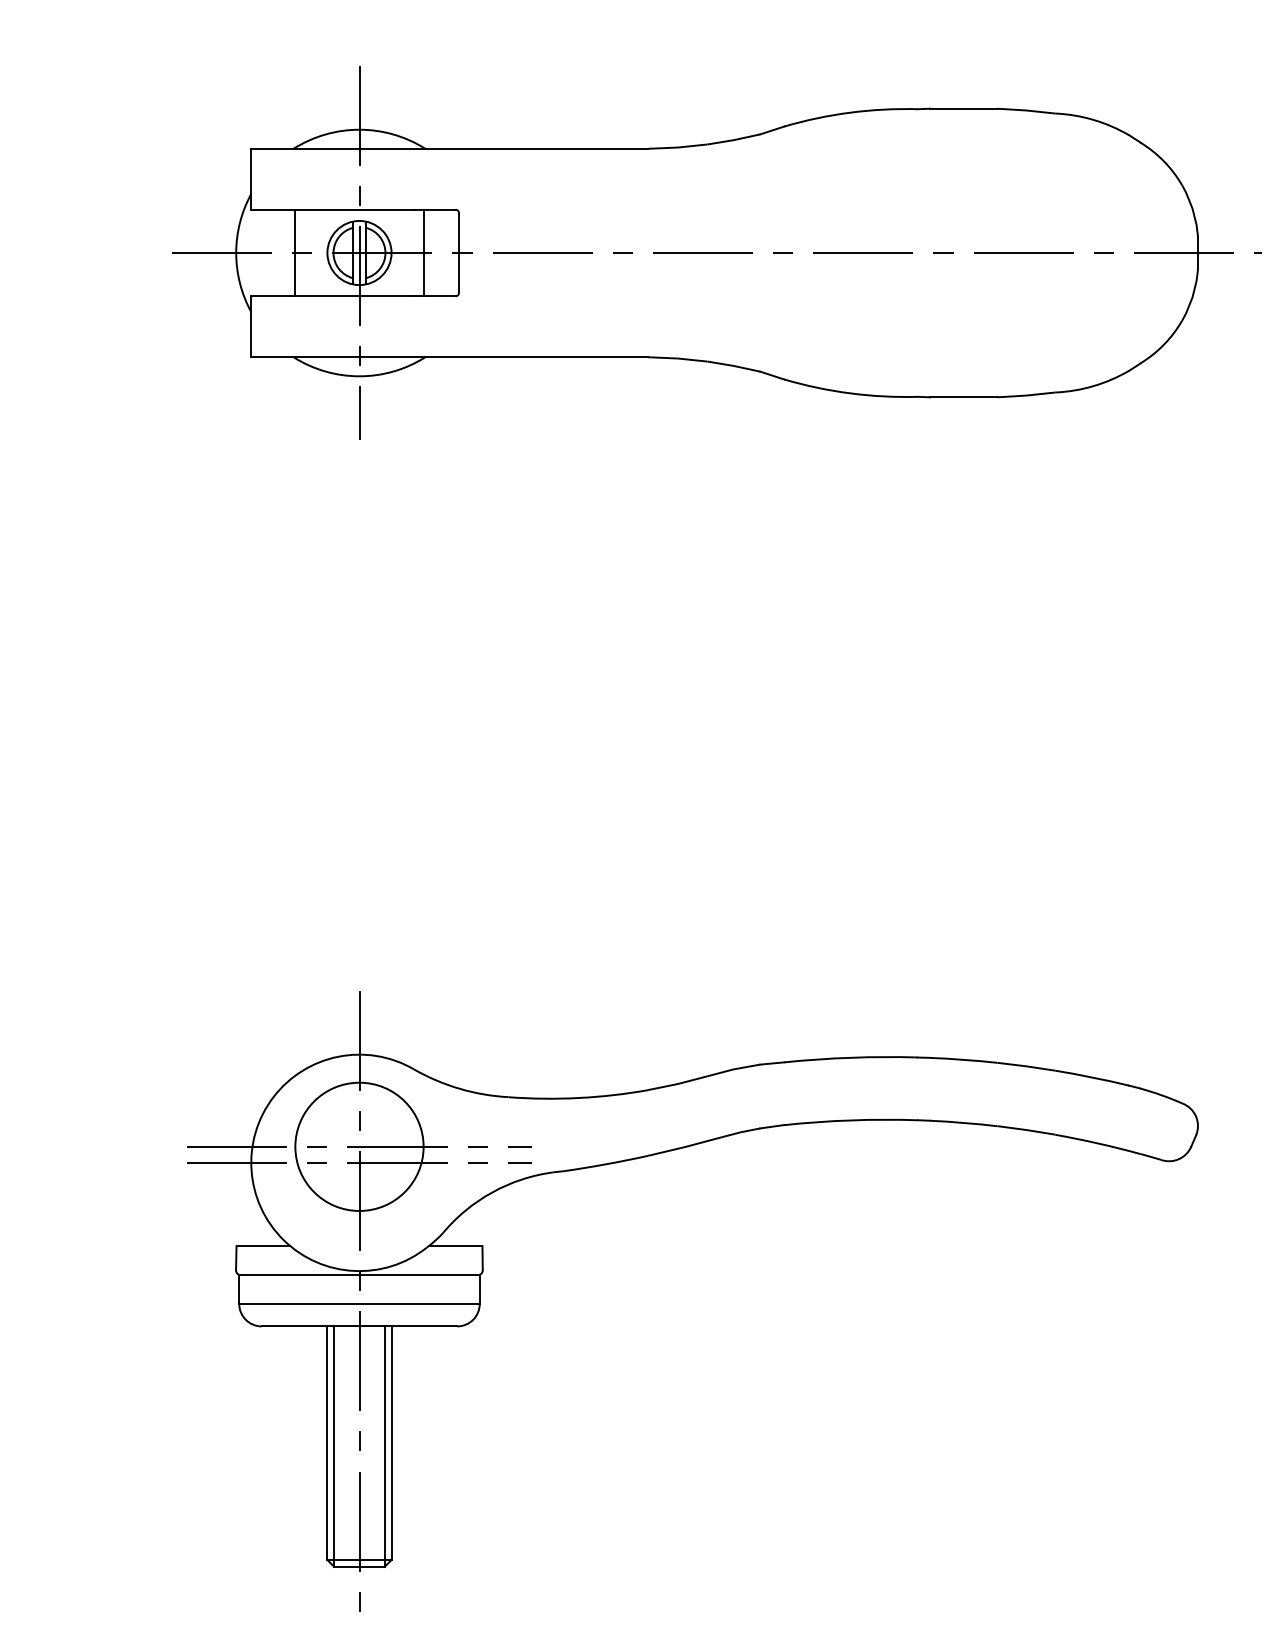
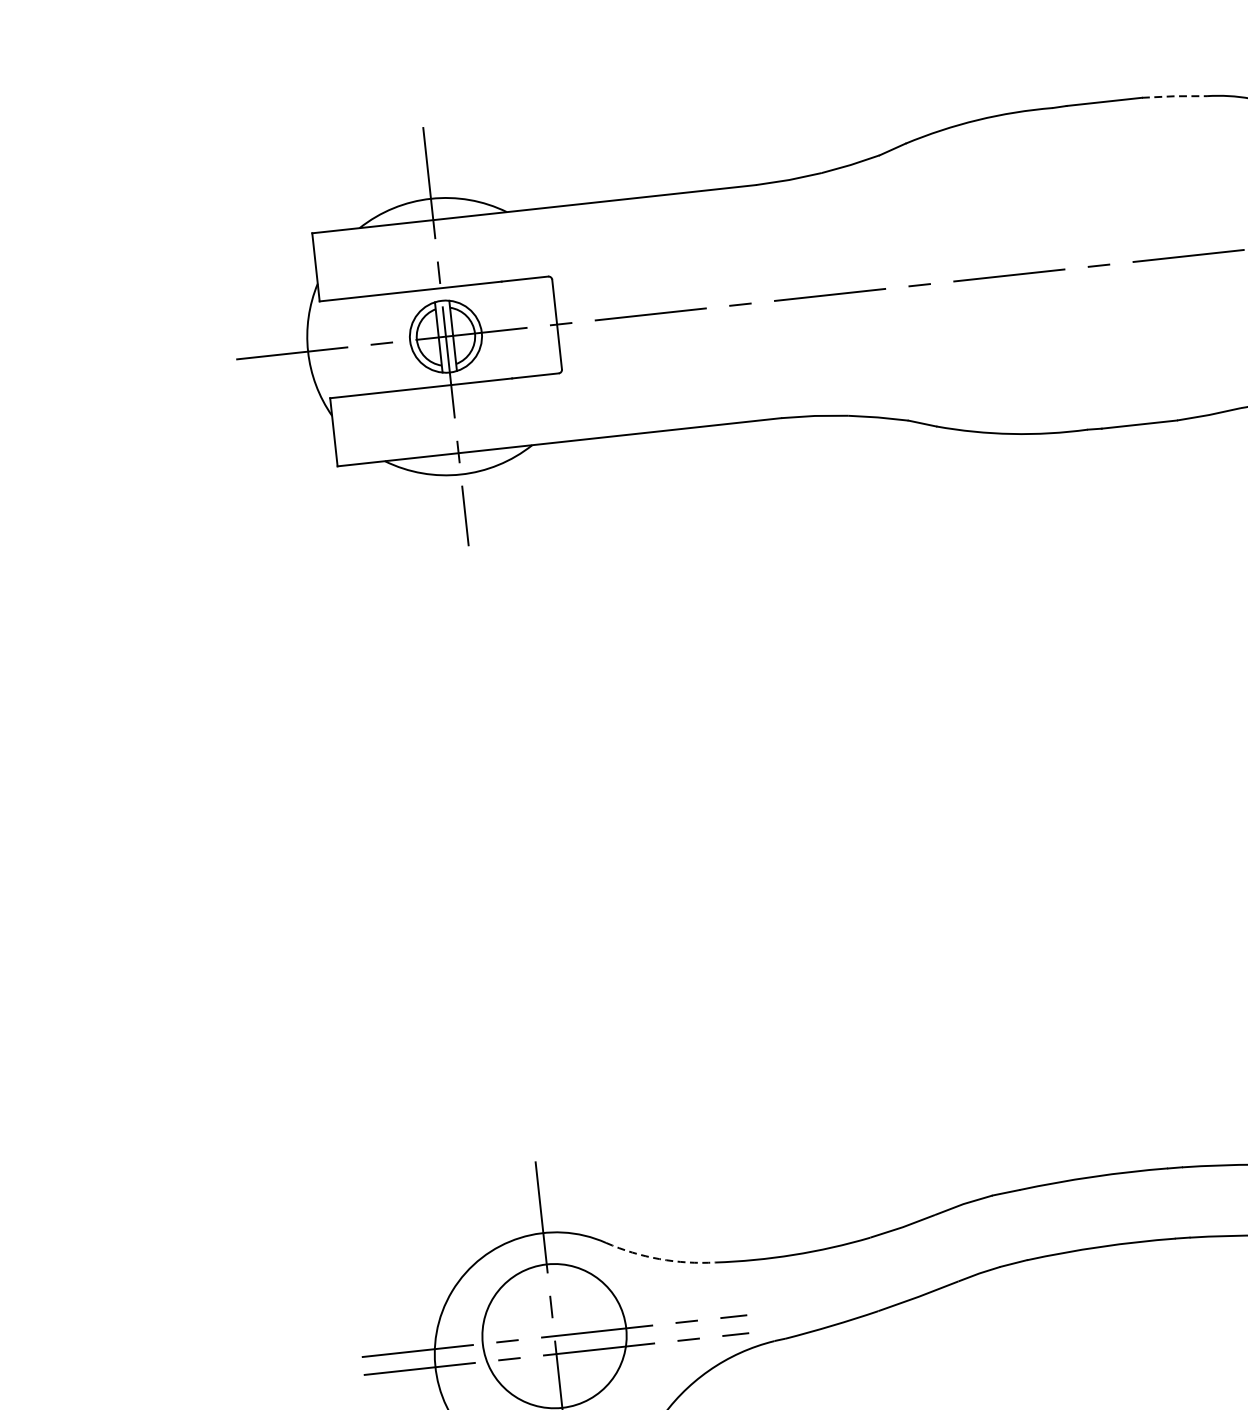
line: (1026, 110) -> (1174, 96), solid -> dashed
line: (295, 252) -> (374, 343), removed
line: (423, 252) -> (517, 328), removed
arc: (459, 1088) -> (659, 1258), solid -> dashed

